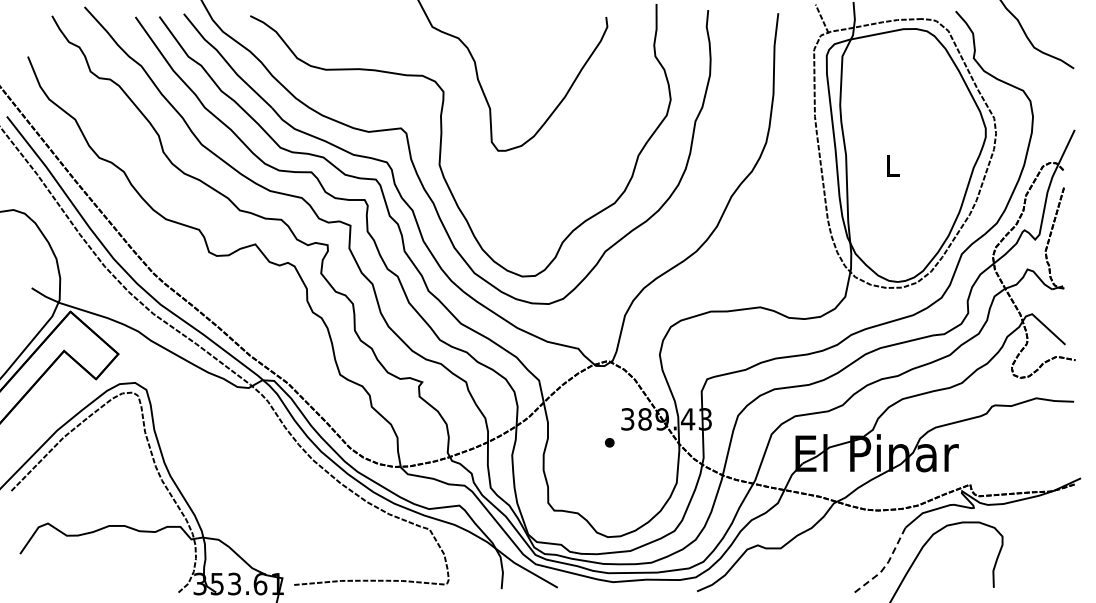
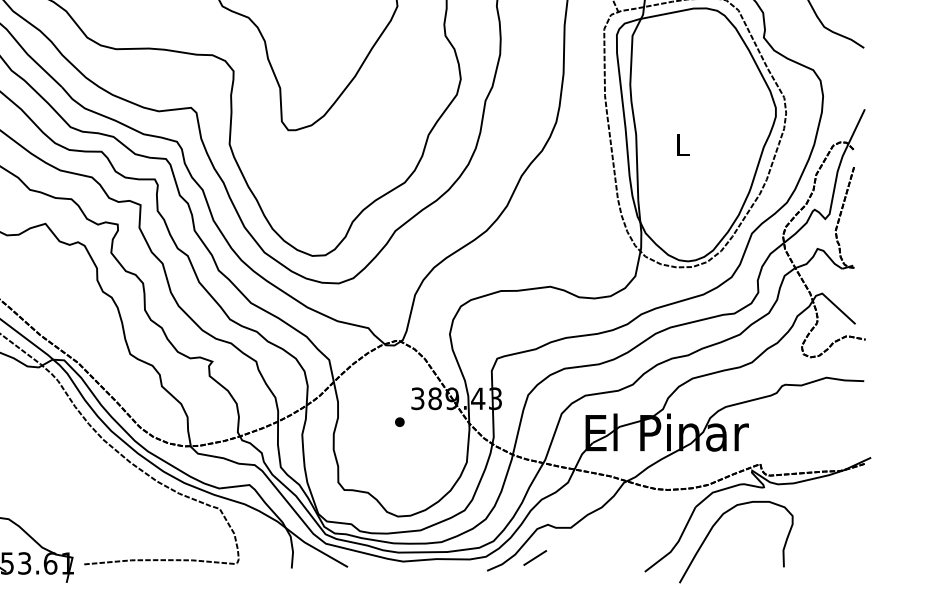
line: (886, 565) -> (676, 544), dashed -> solid
line: (744, 578) -> (534, 557), added

